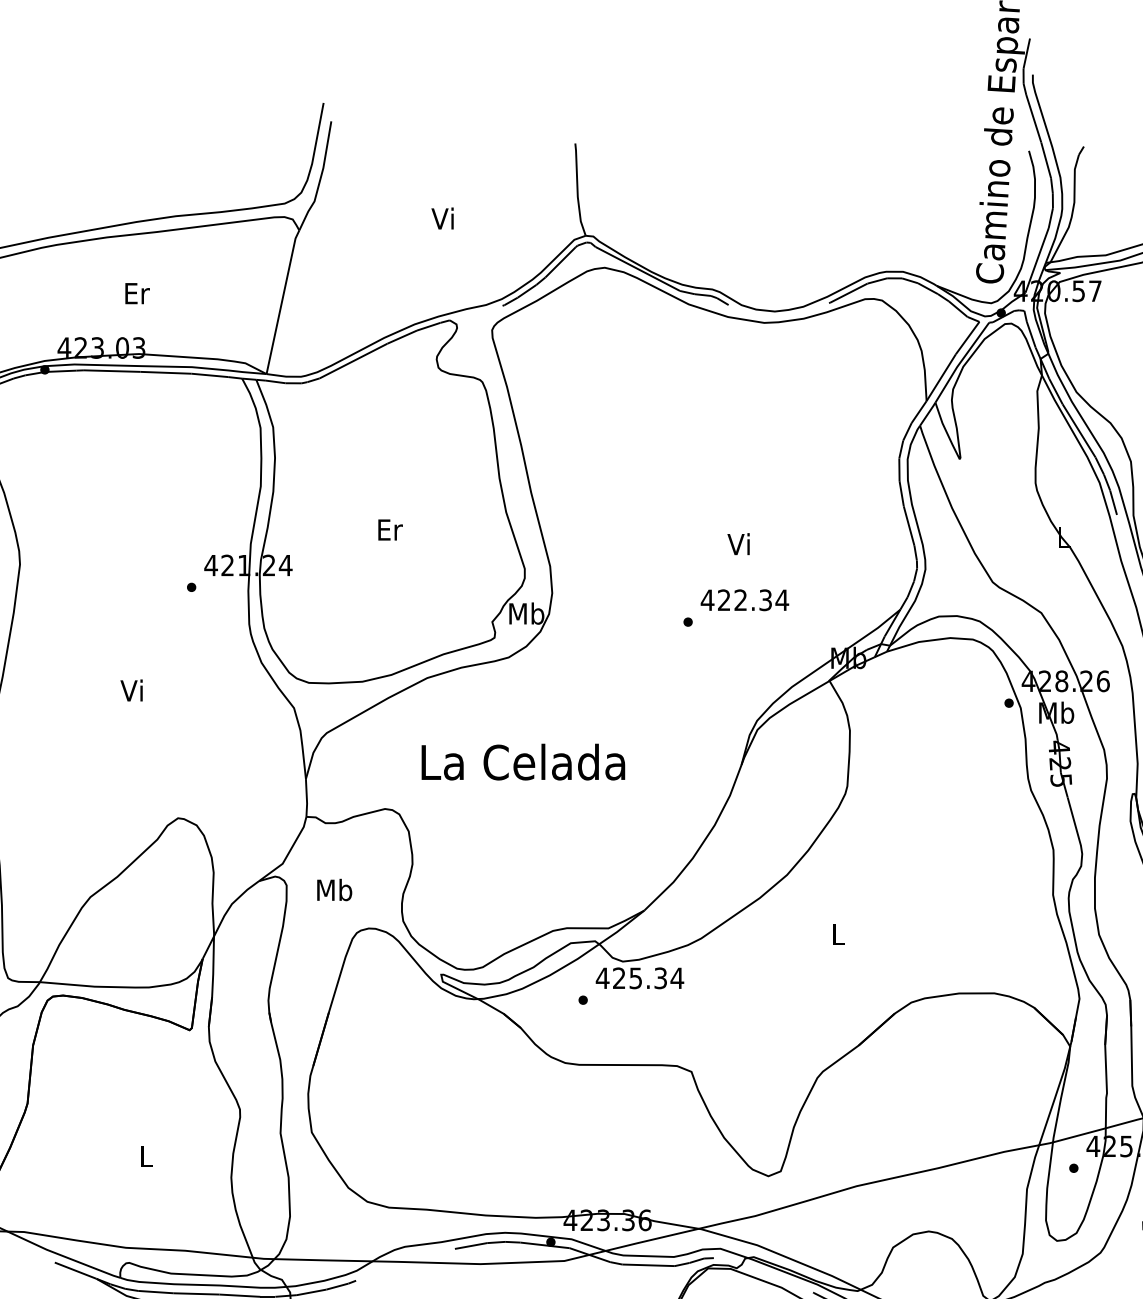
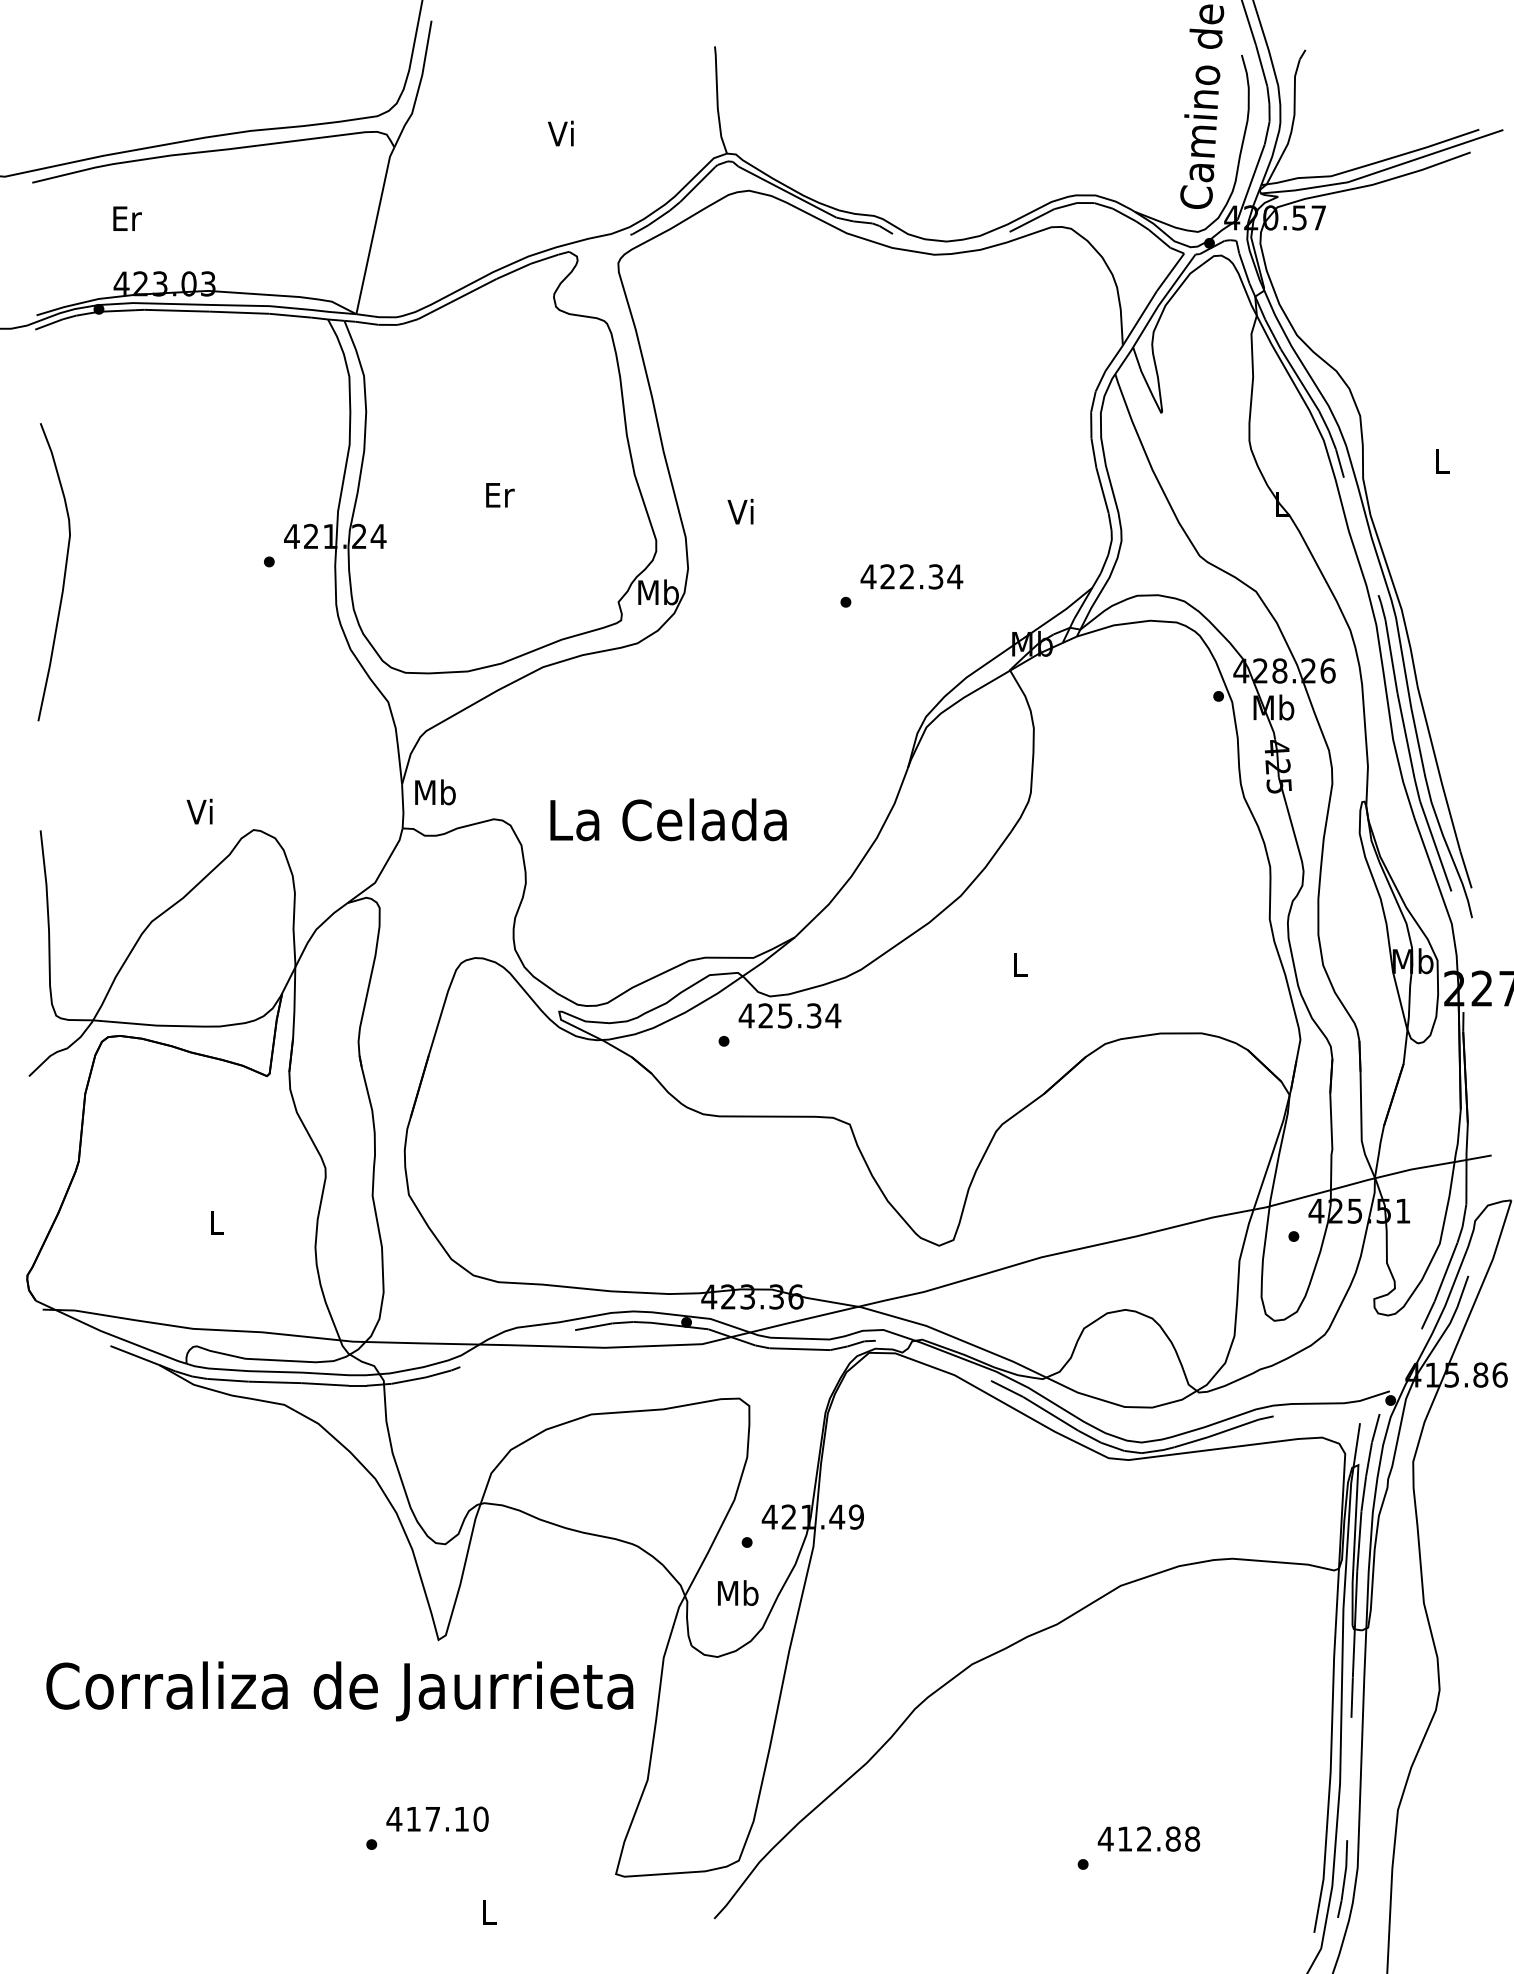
text: (137, 293) -> (127, 218), moved
text: (738, 543) -> (740, 511), moved
text: (131, 690) -> (199, 811), moved
text: (523, 761) -> (668, 819), moved
text: (334, 890) -> (435, 792), moved

